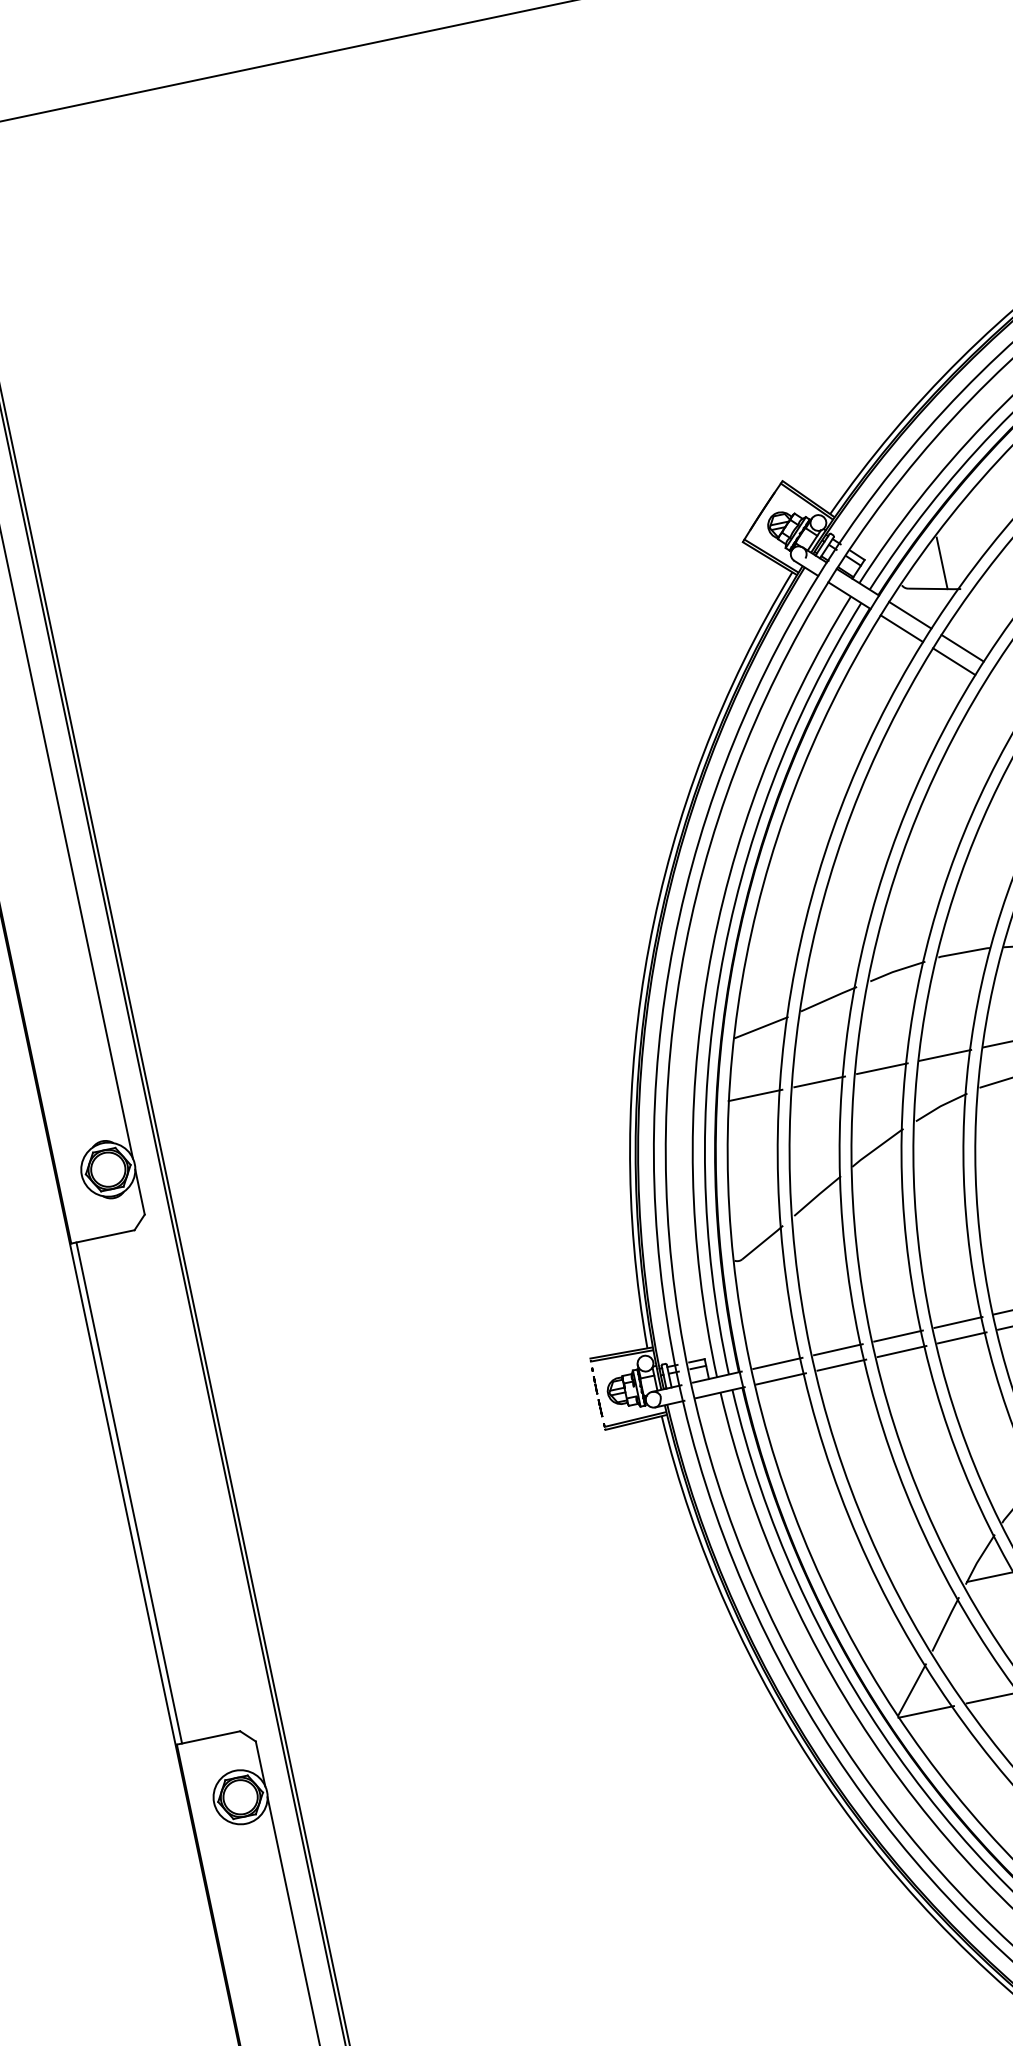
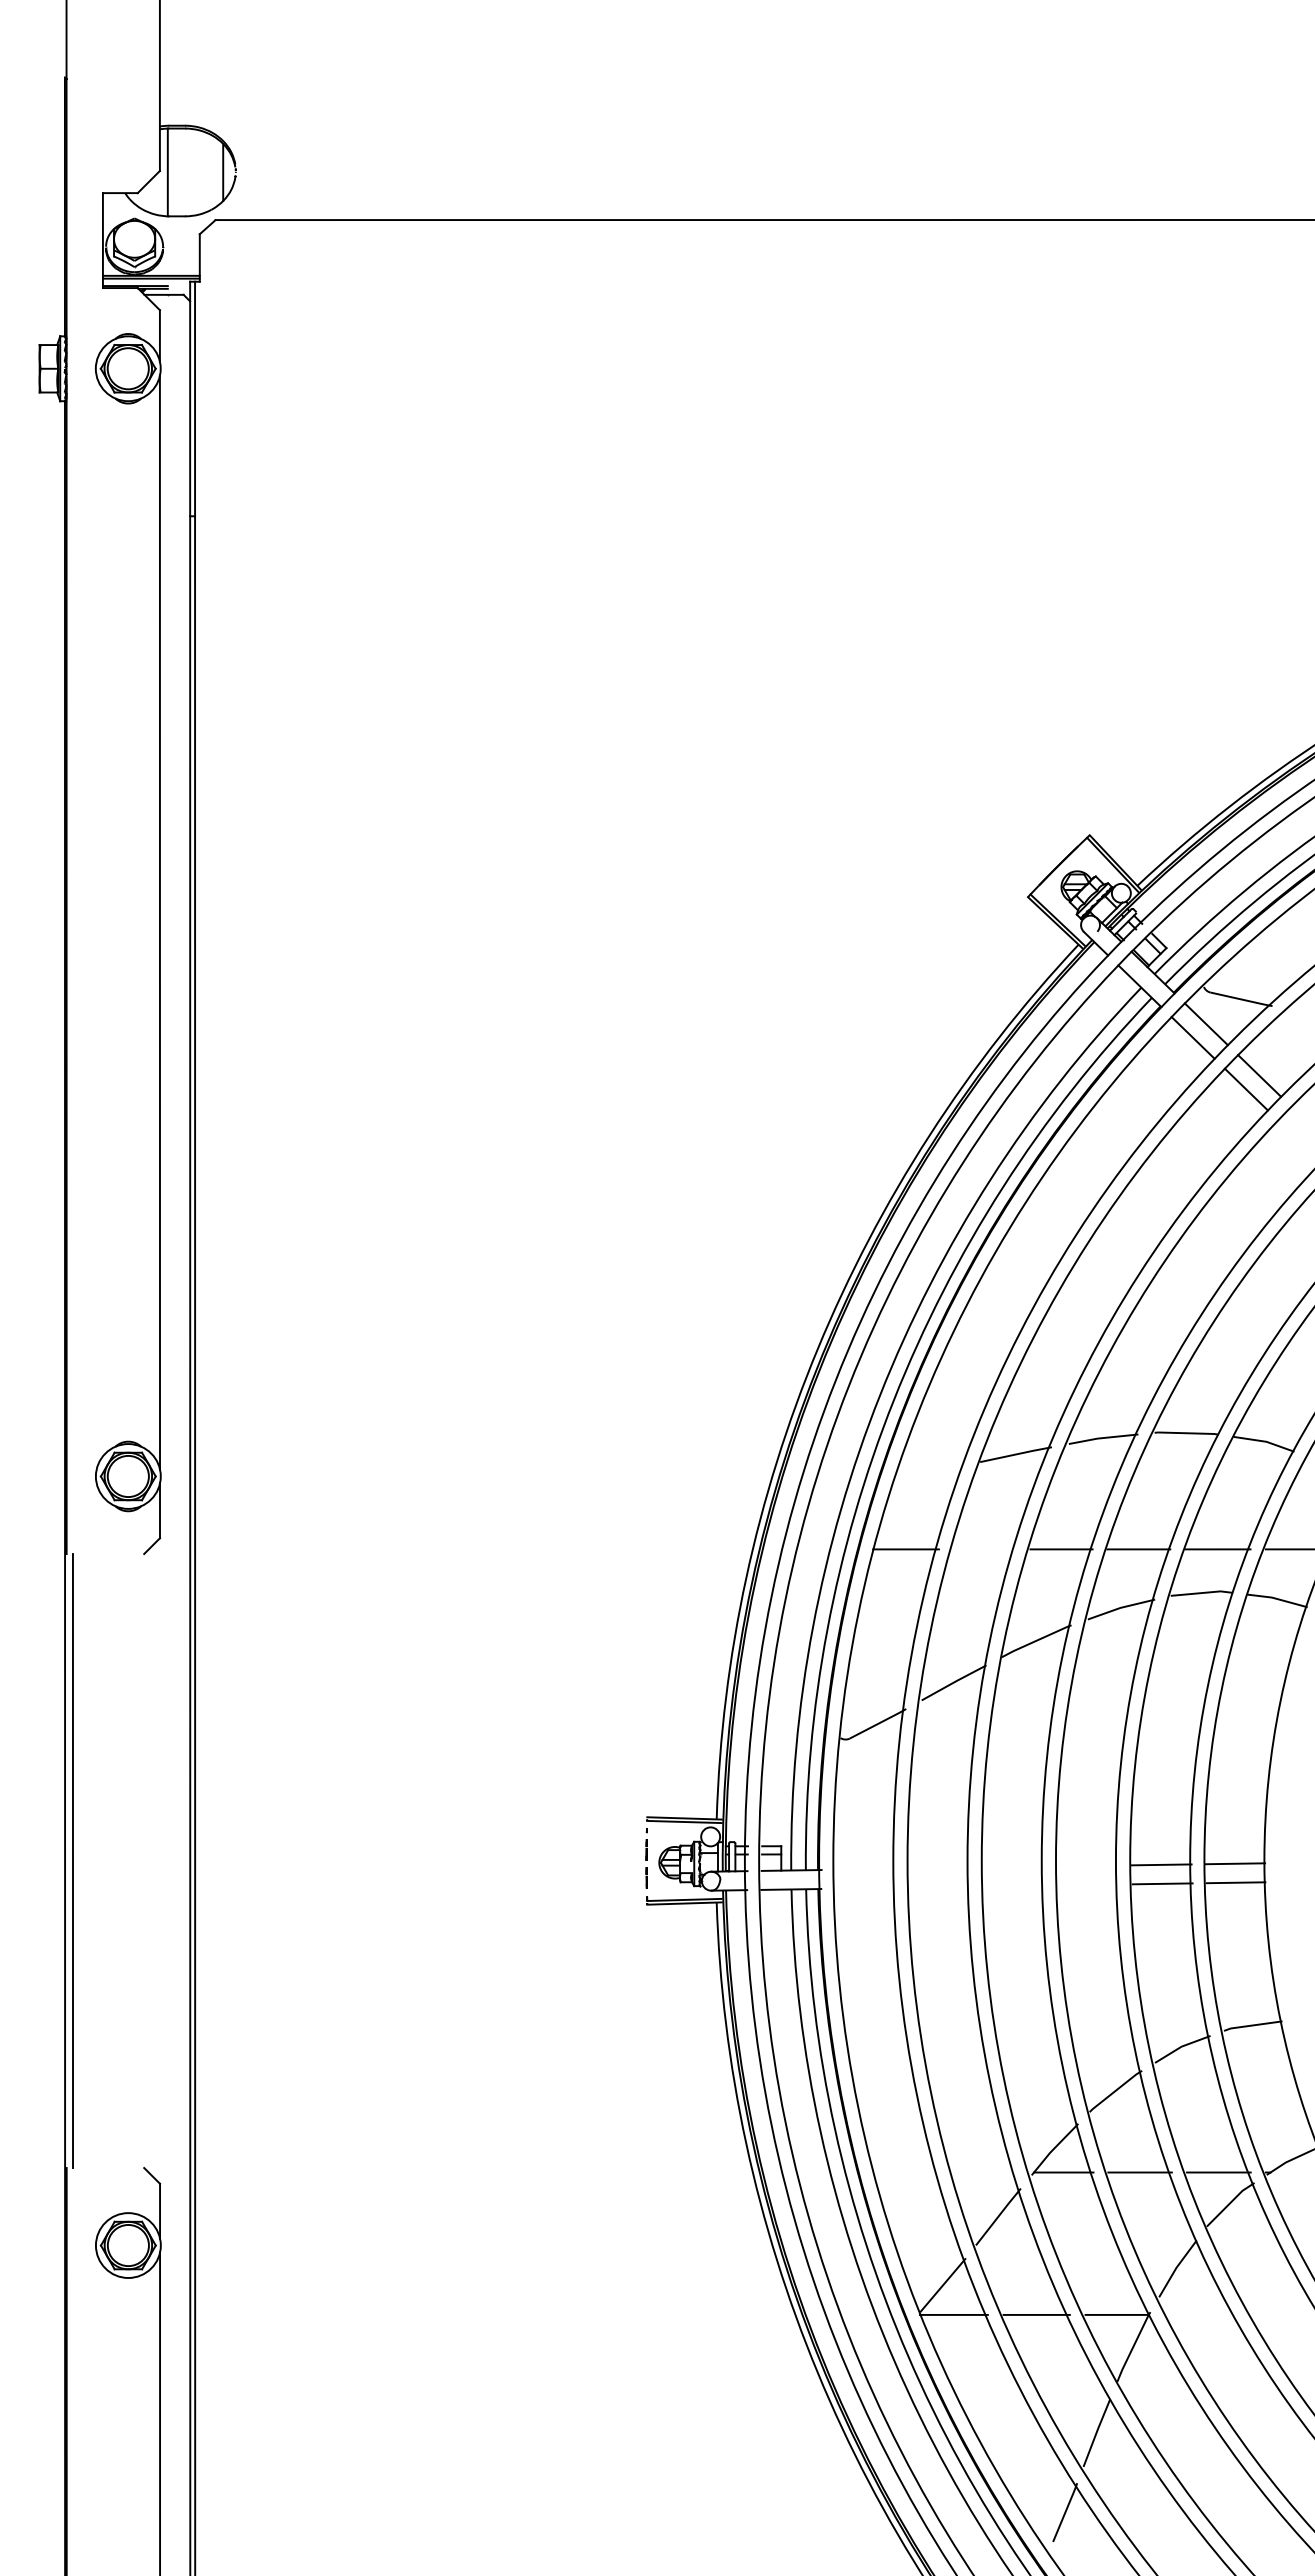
line: (941, 562) -> (1256, 970), removed
line: (761, 1027) -> (929, 1471), removed
line: (819, 1082) -> (984, 1549), removed
line: (103, 1237) -> (105, 1554), removed
line: (957, 1322) -> (1087, 1865), removed
line: (898, 1335) -> (1014, 1866), removed
line: (962, 1337) -> (1088, 1884), removed
line: (838, 1349) -> (940, 1867), removed
line: (901, 1351) -> (1014, 1885), removed
line: (777, 1362) -> (865, 1868), removed
line: (841, 1364) -> (940, 1886), removed
line: (780, 1378) -> (865, 1887), removed
line: (208, 1738) -> (105, 2168), removed

